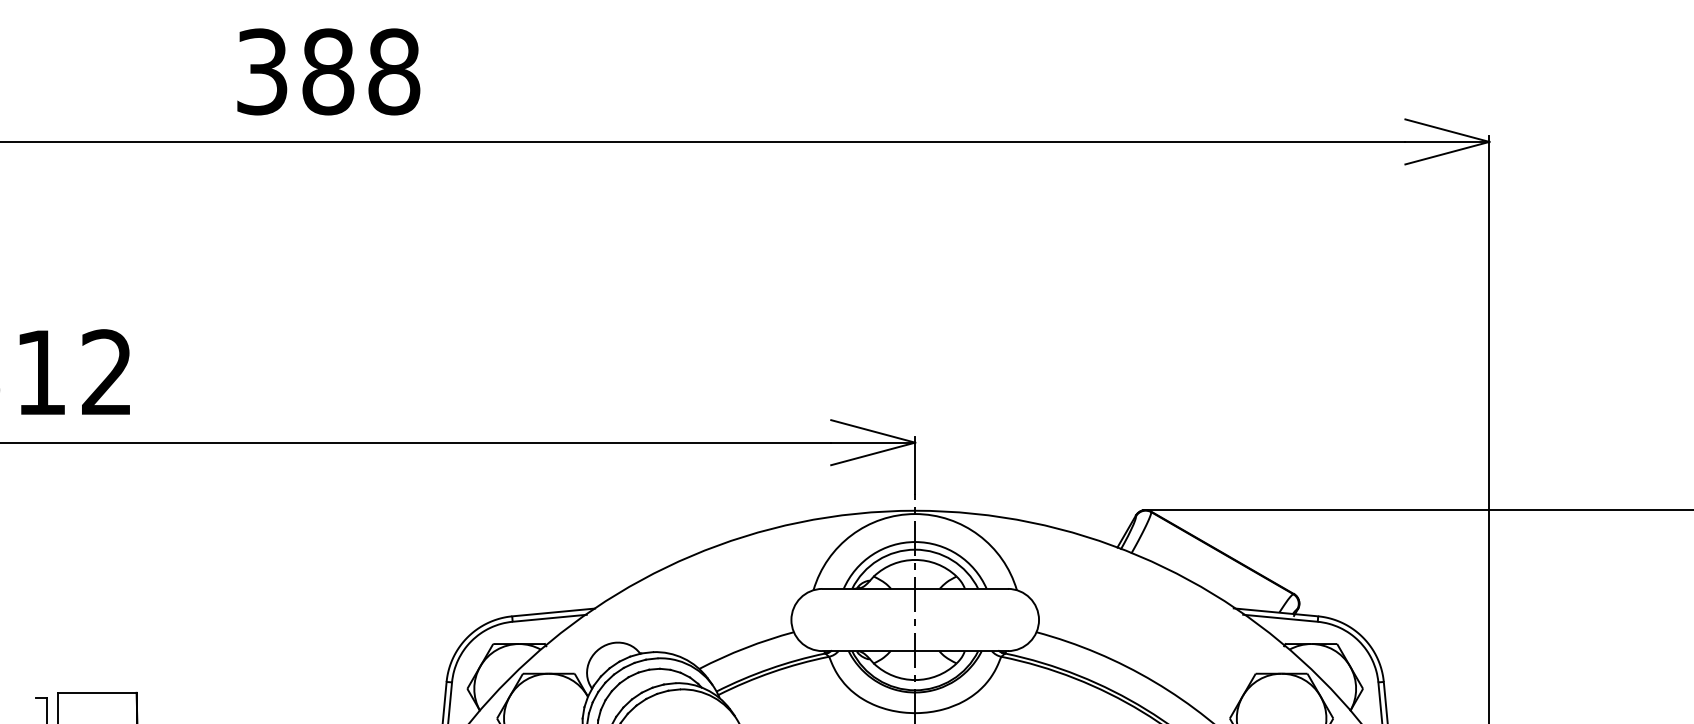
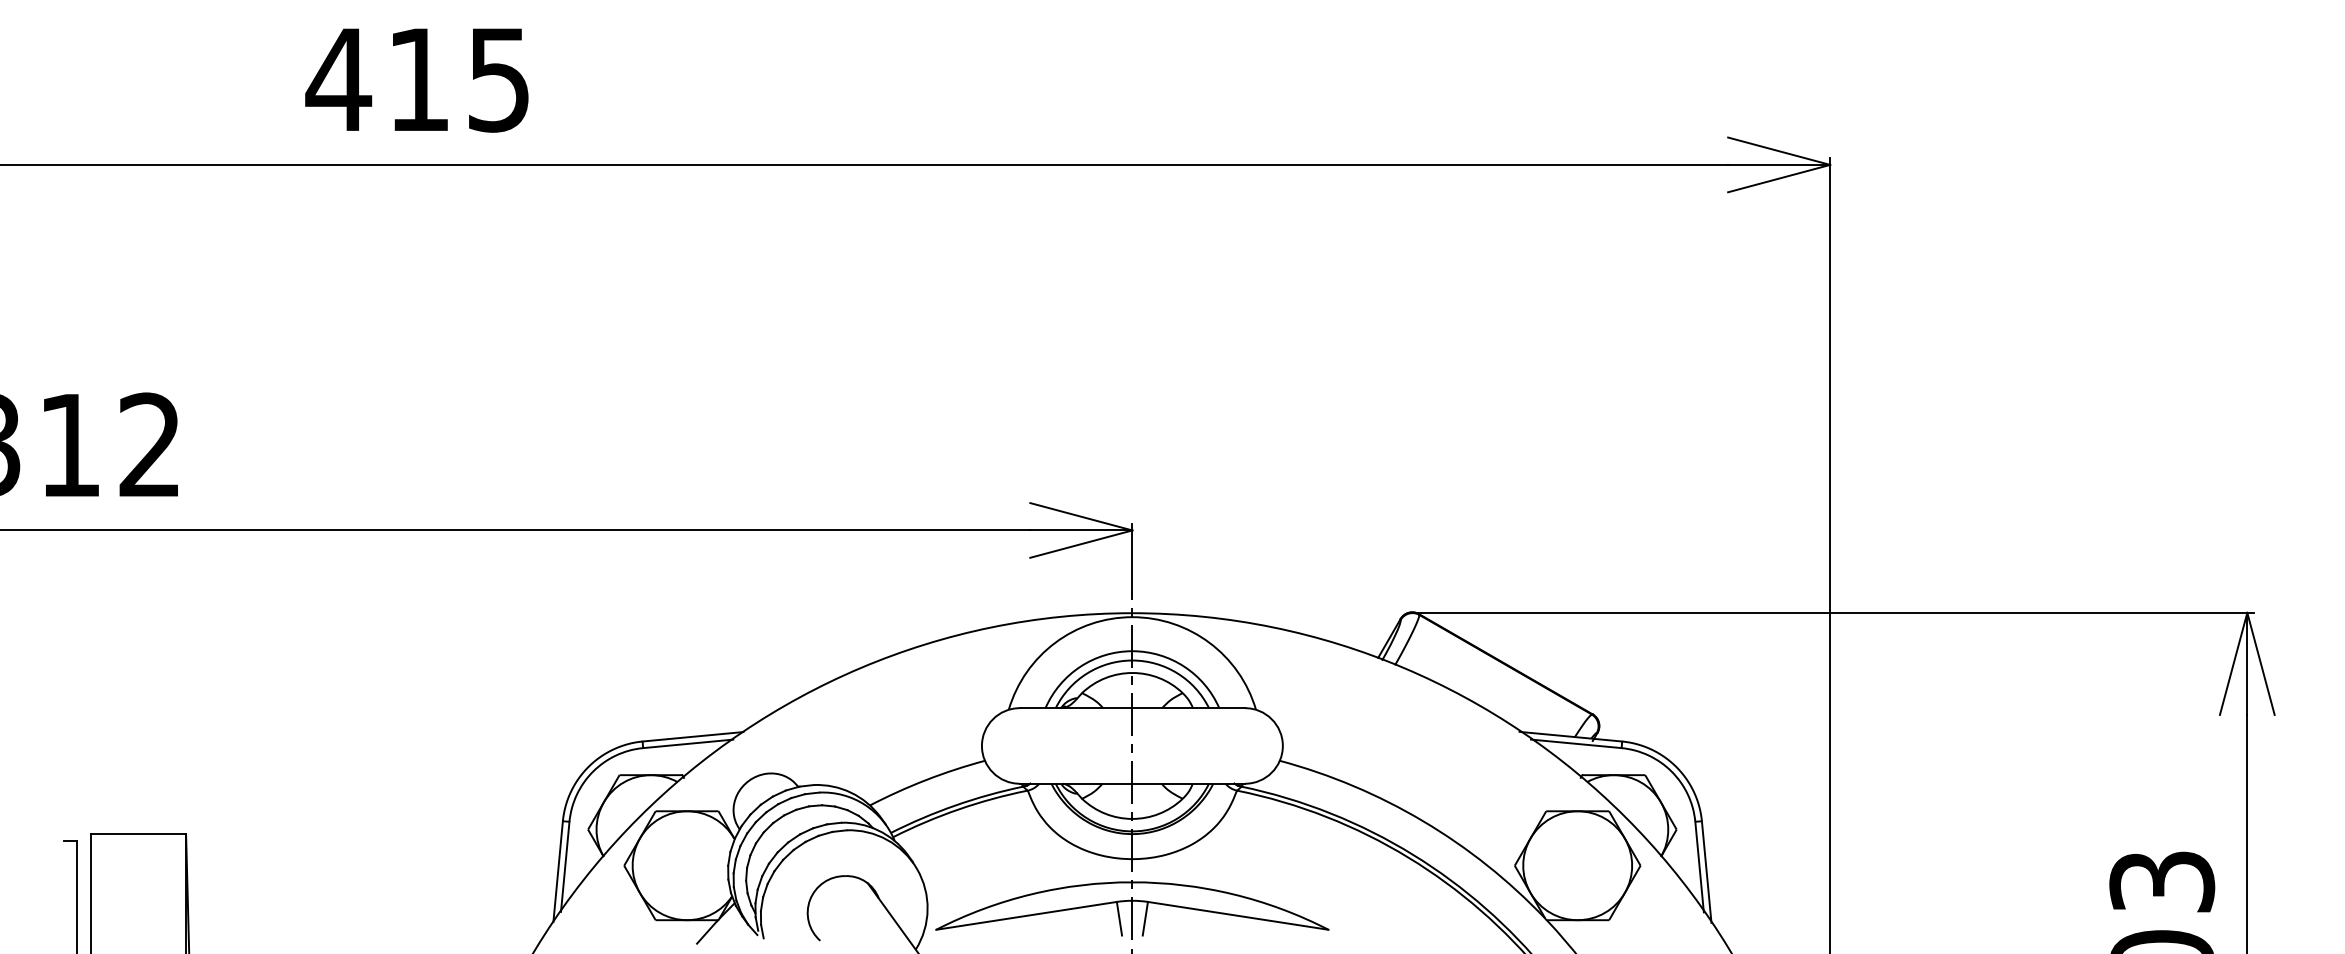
text: (326, 71) -> (417, 79), 388 -> 415

